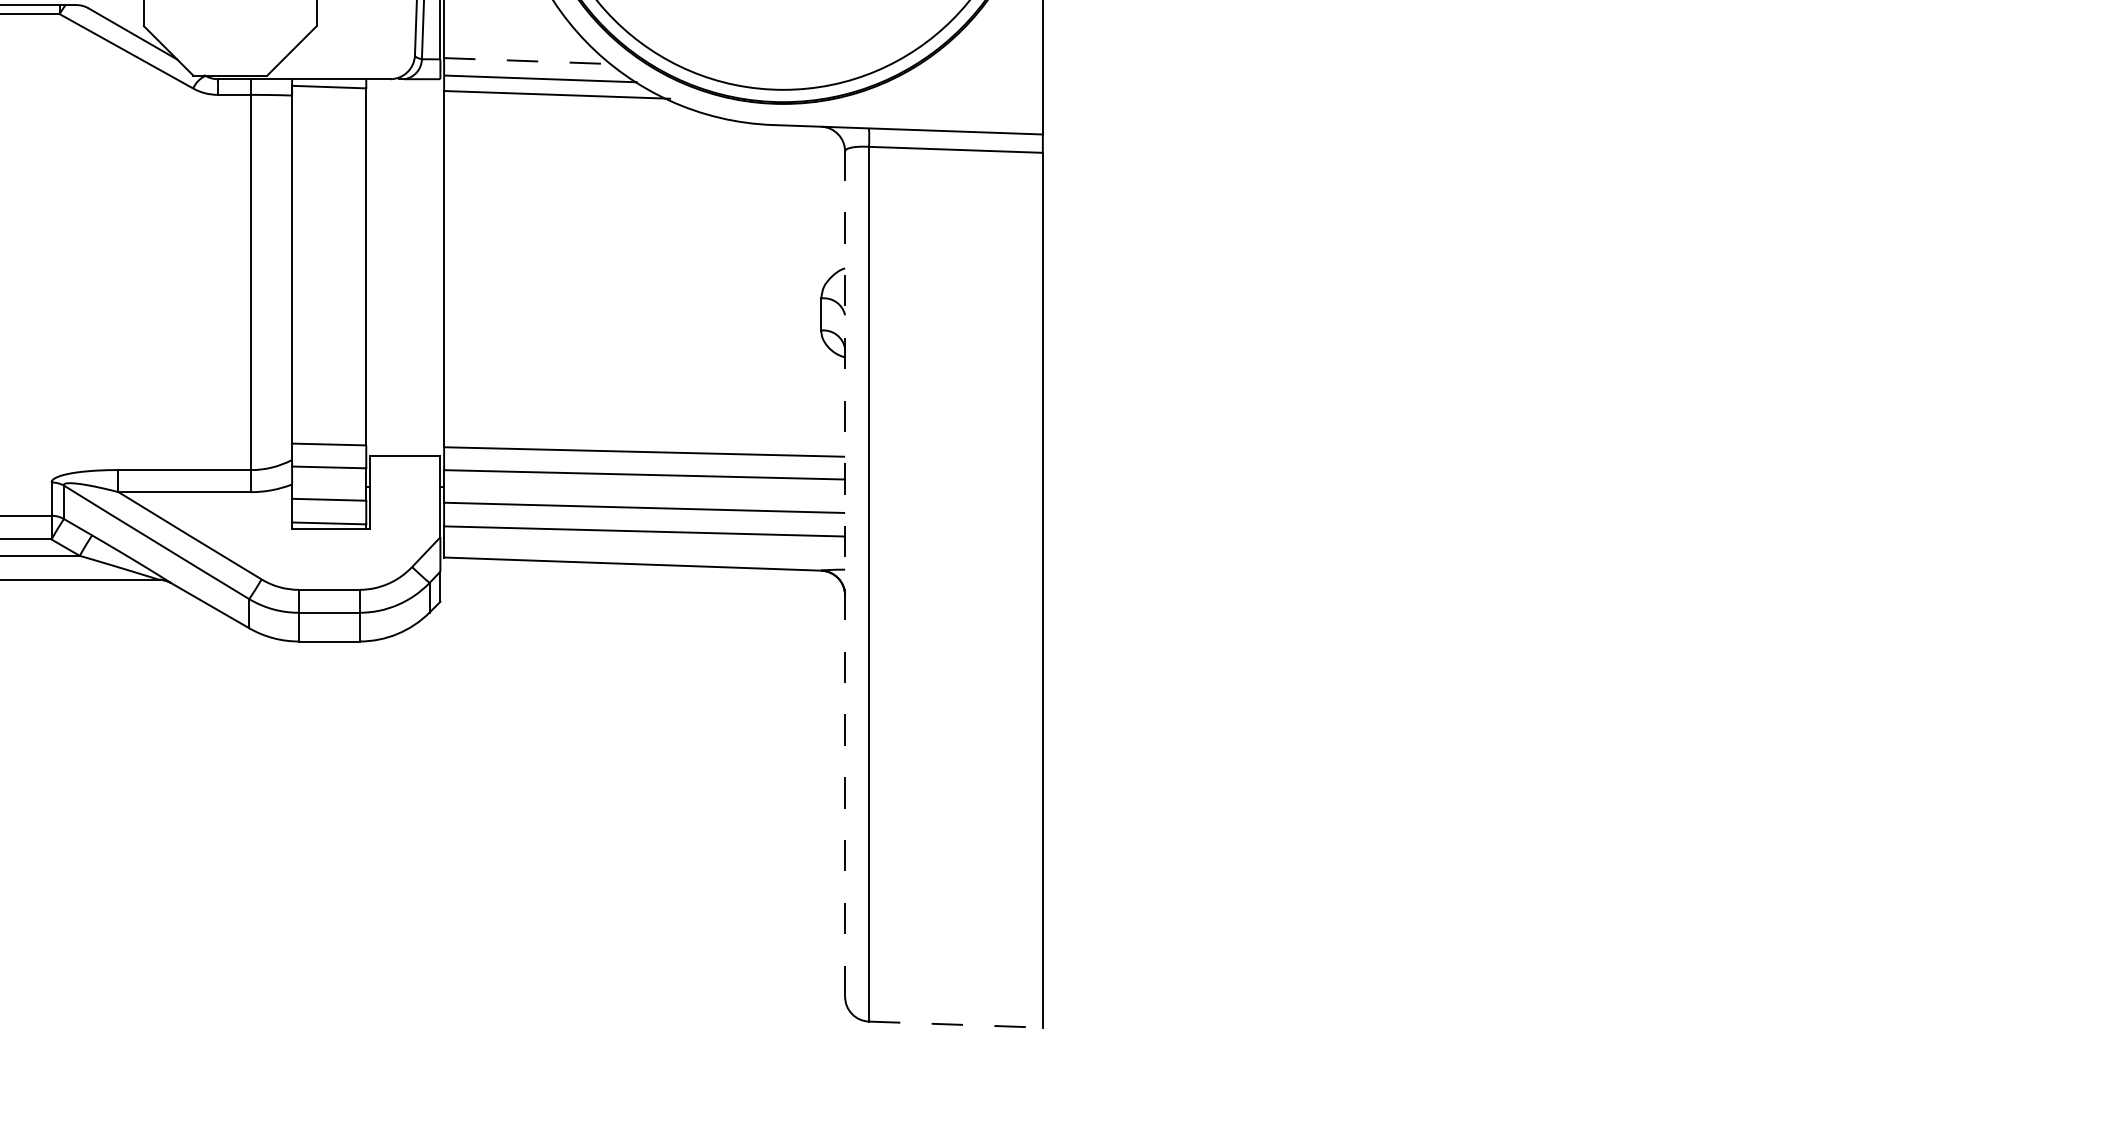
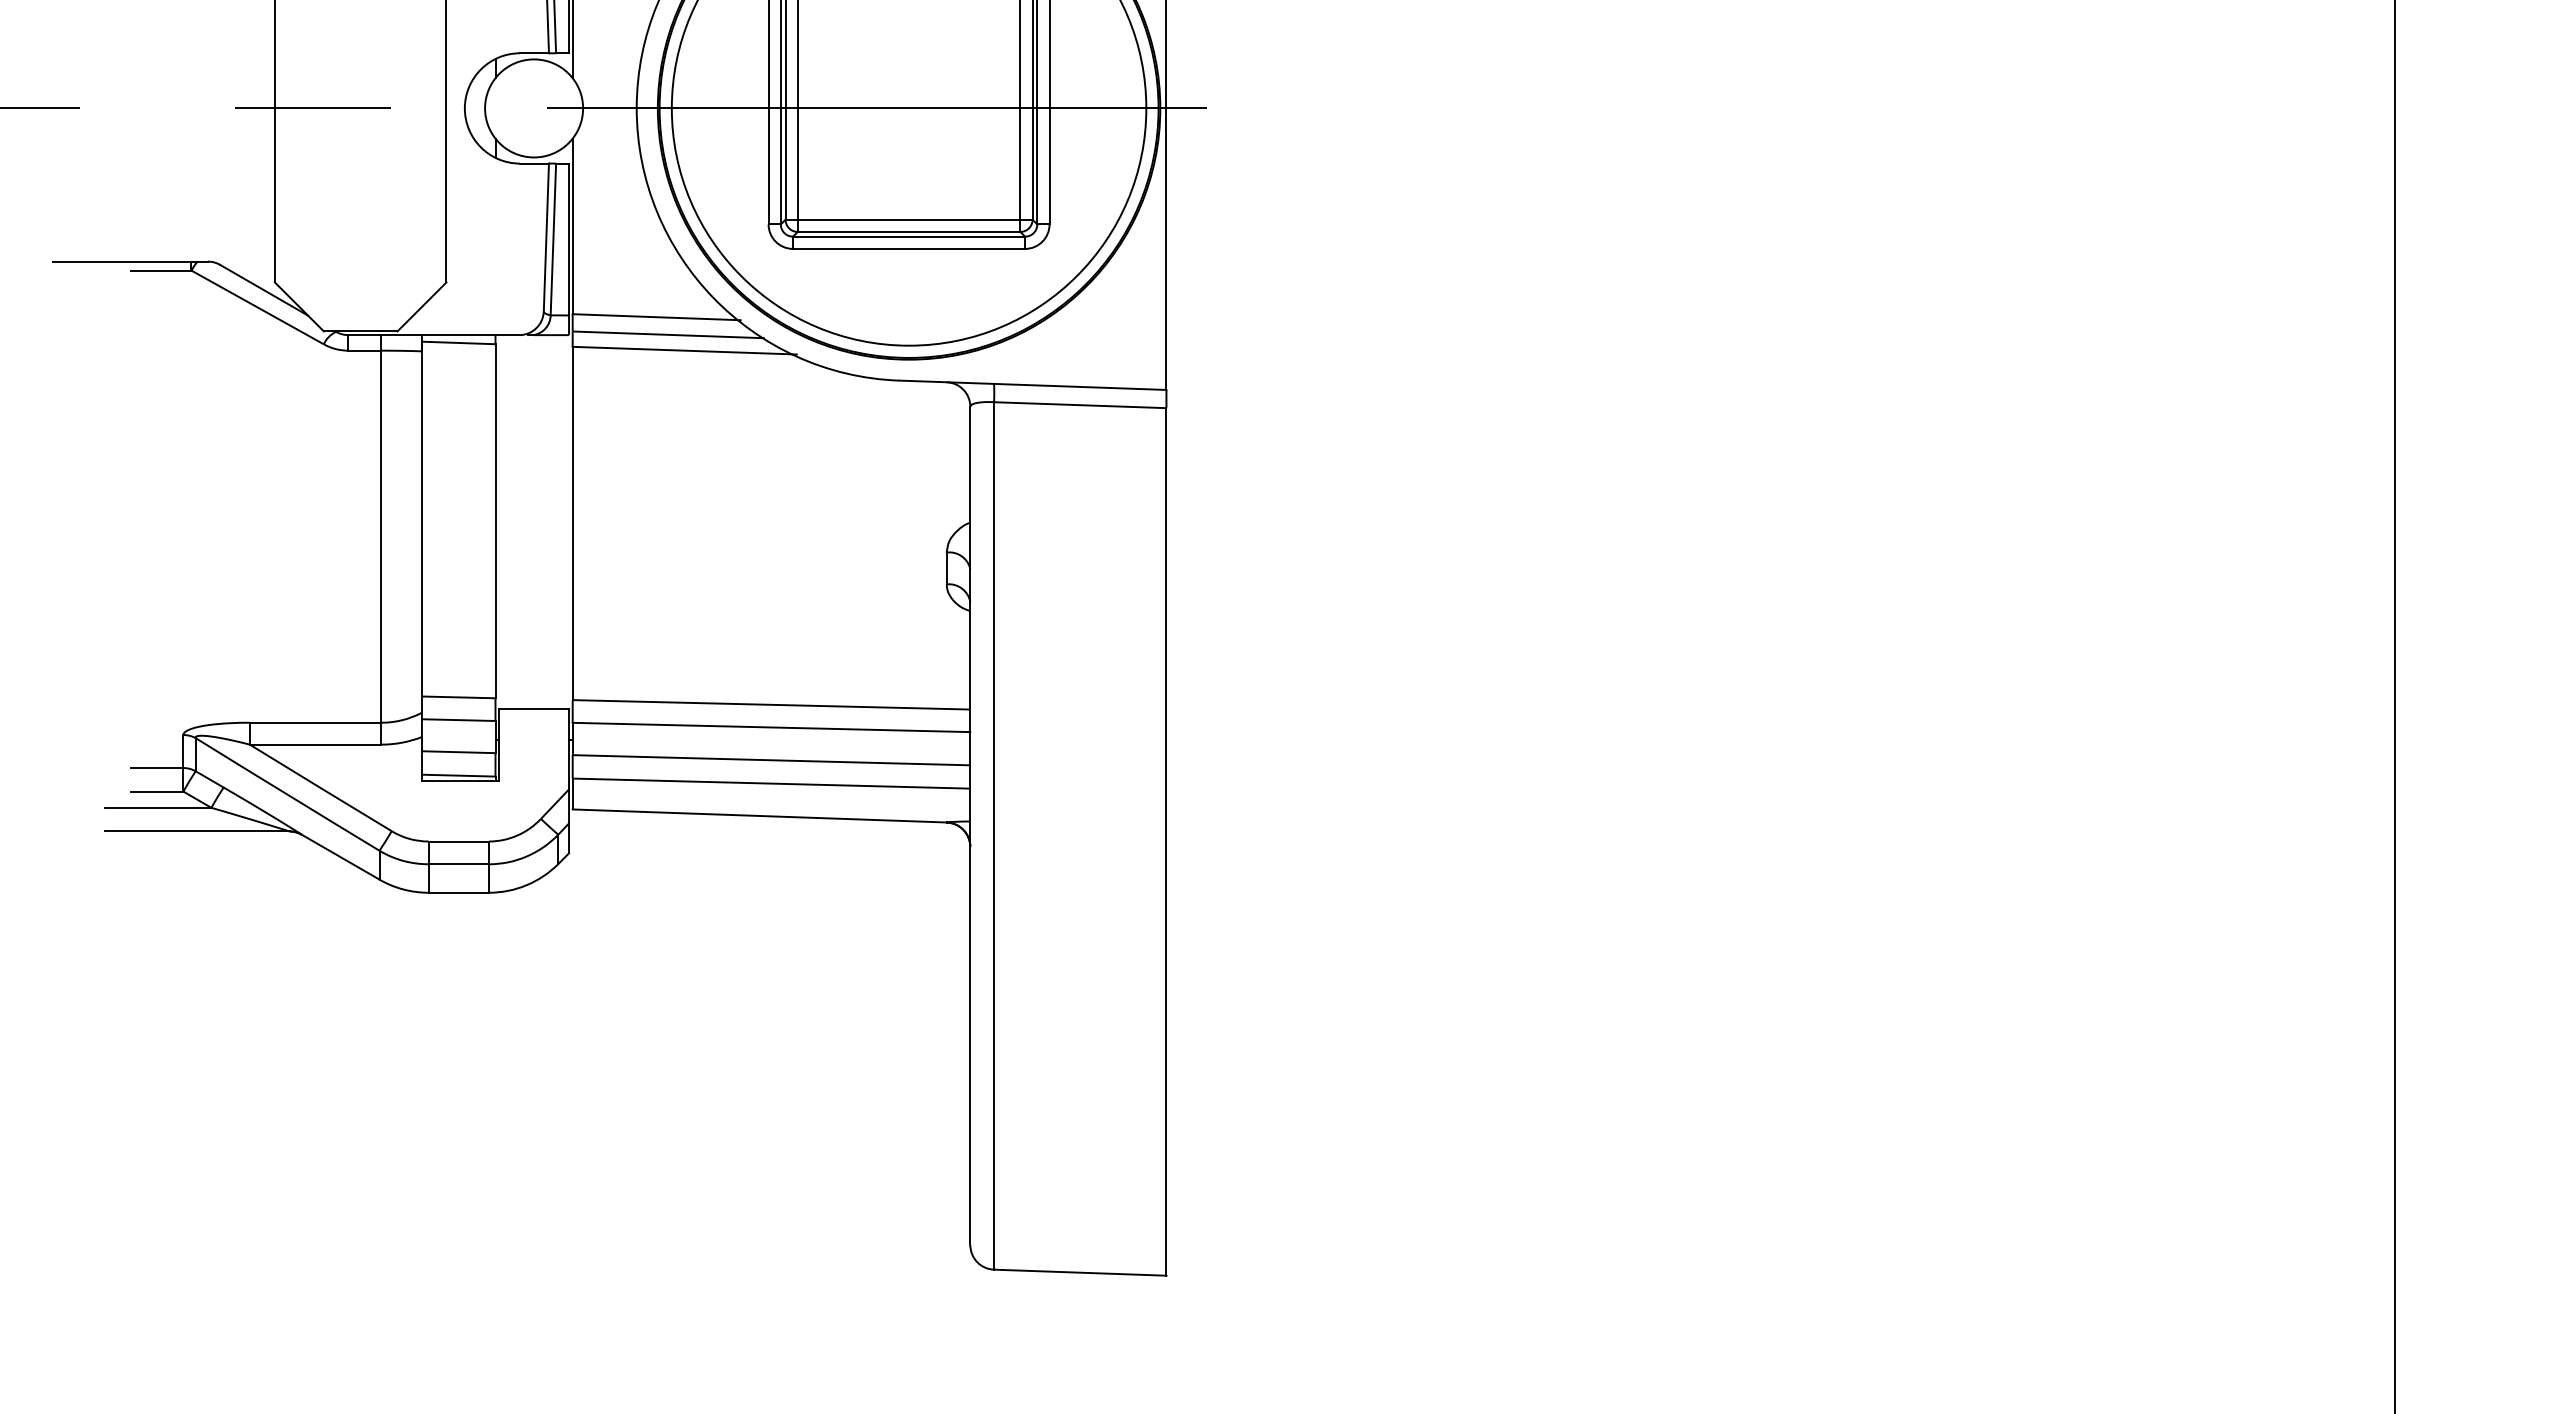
line: (529, 61) -> (657, 317), dashed -> solid
line: (845, 573) -> (970, 825), dashed -> solid
line: (956, 1024) -> (1080, 1272), dashed -> solid

